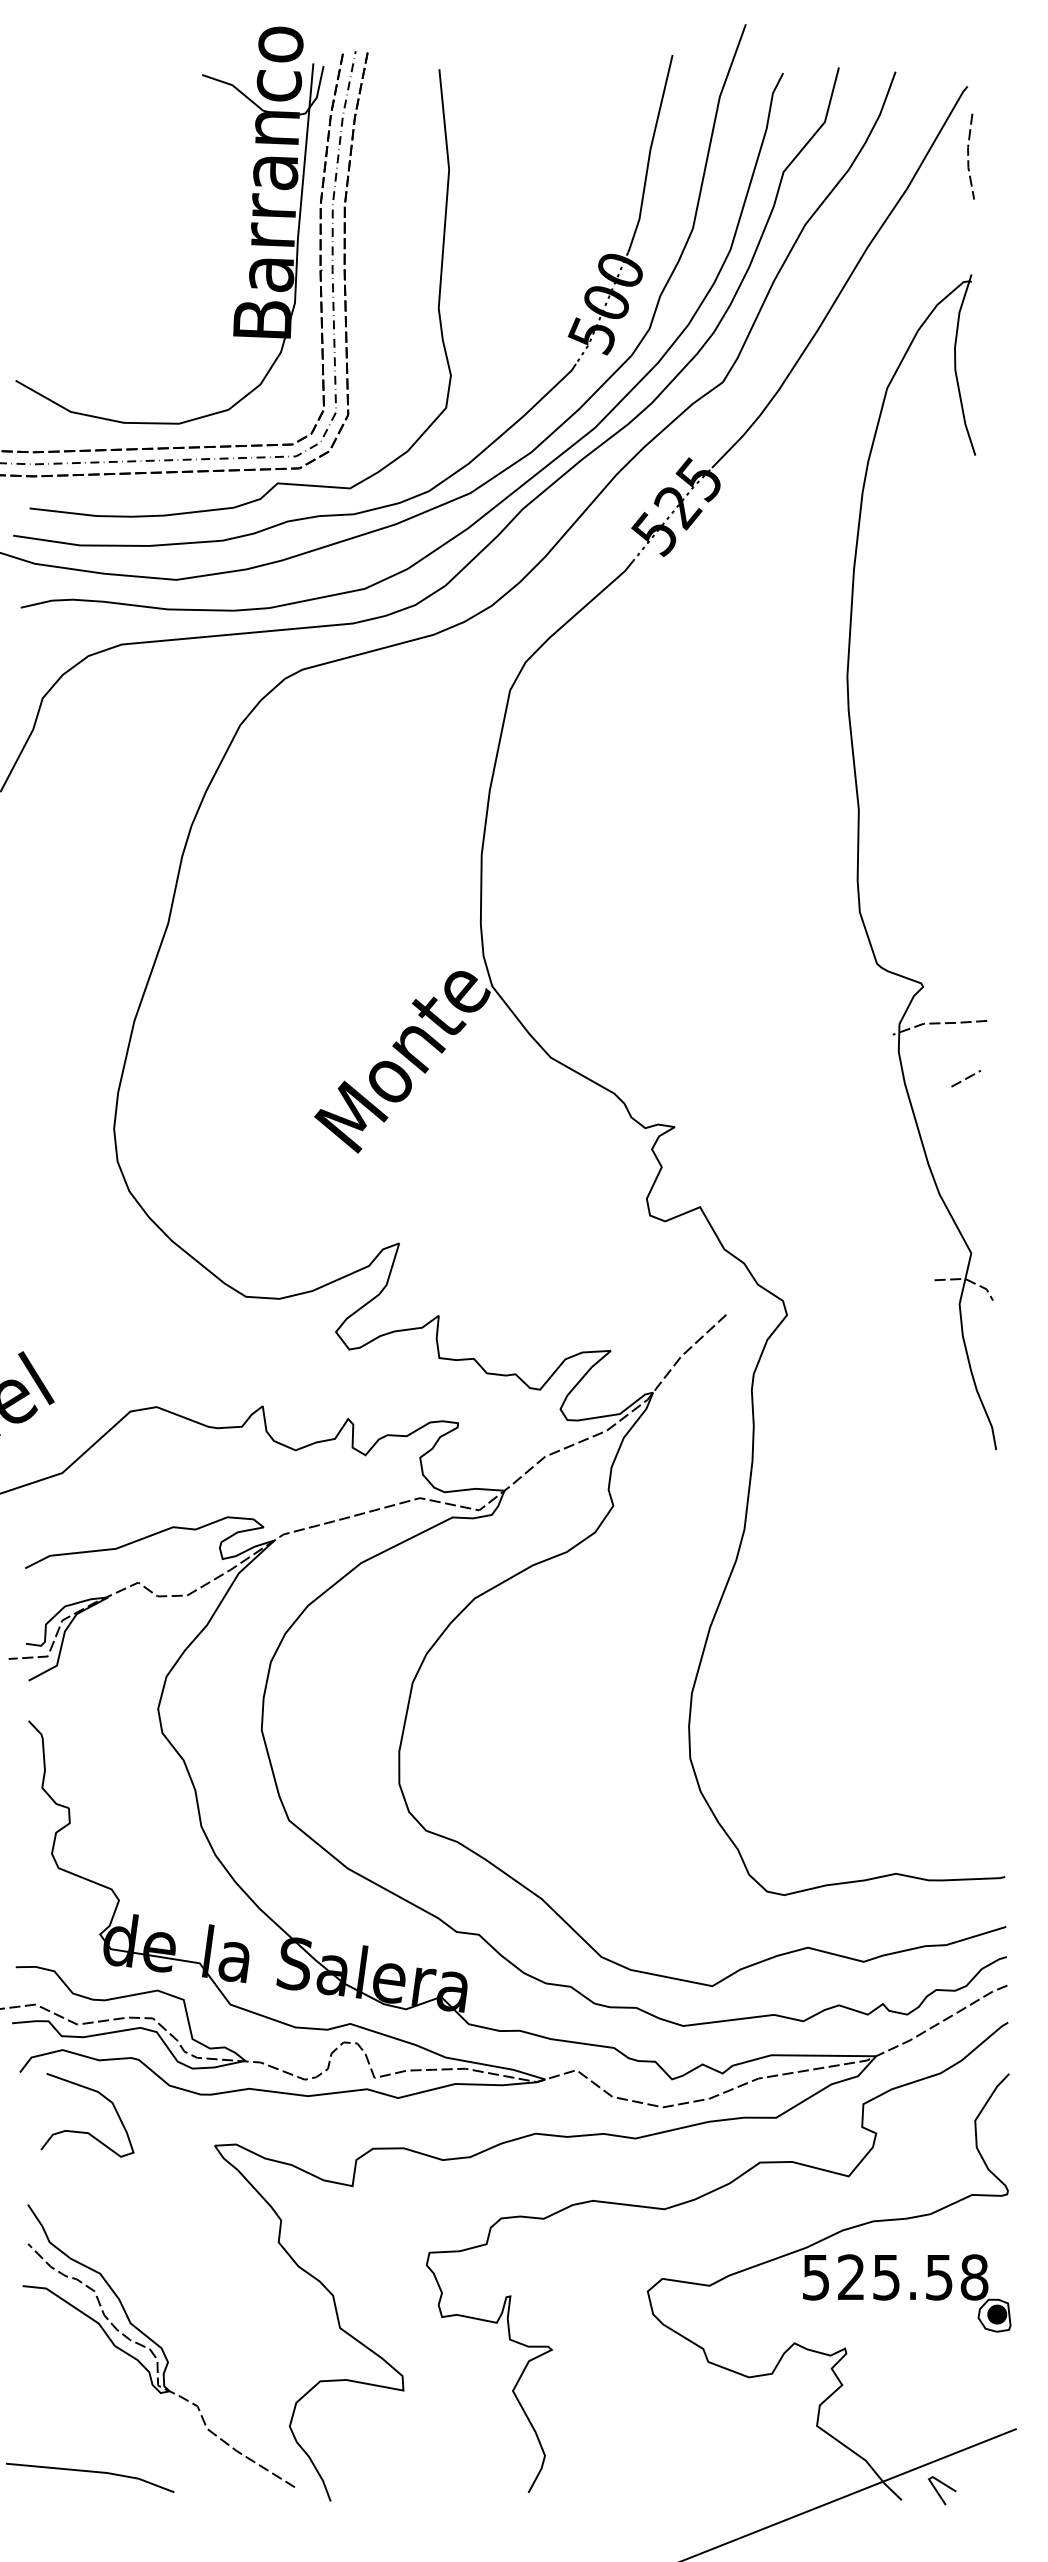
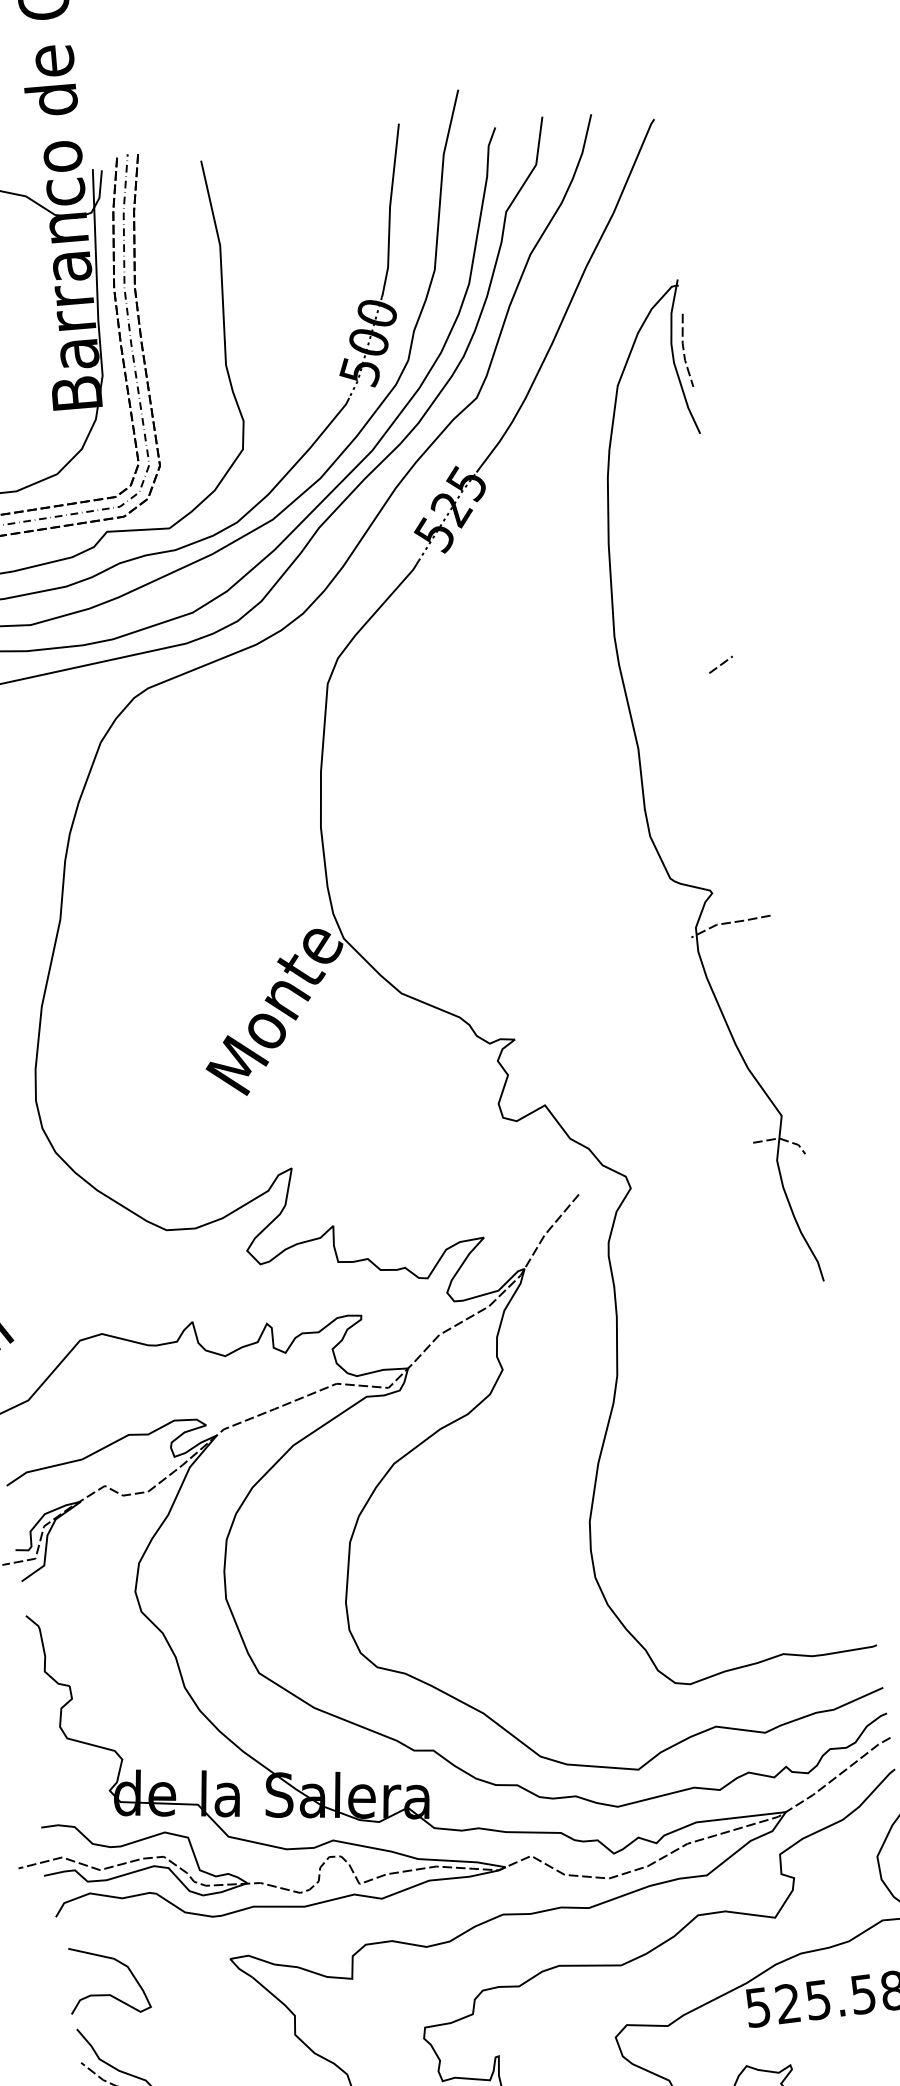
line: (969, 155) -> (684, 349), moved
line: (966, 1078) -> (721, 664), moved
curve: (84, 2131) -> (106, 1994), moved

